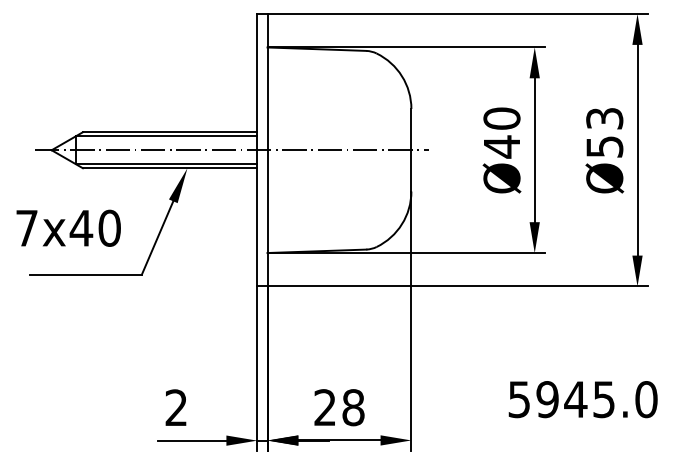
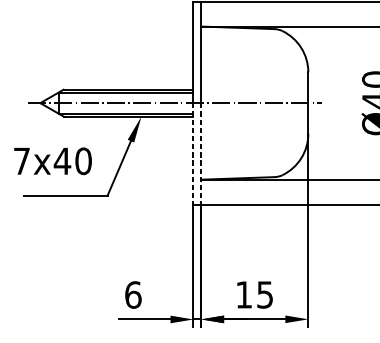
line: (257, 218) -> (193, 153), solid -> dashed
line: (267, 218) -> (201, 153), solid -> dashed
text: (176, 407) -> (133, 294), 2 -> 6
text: (339, 407) -> (254, 294), 28 -> 15

